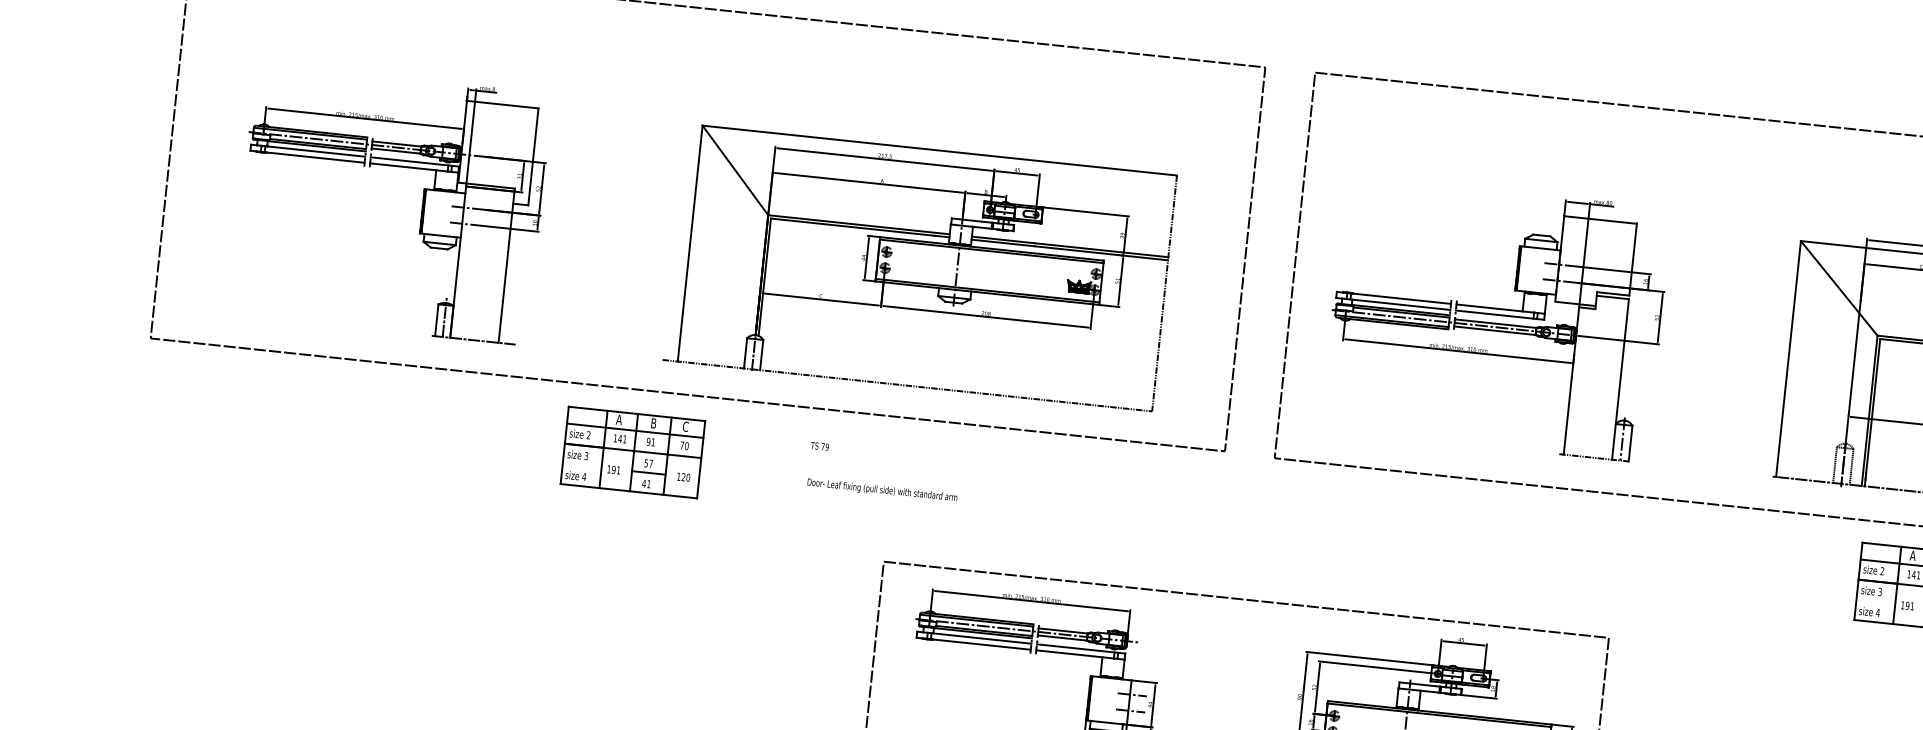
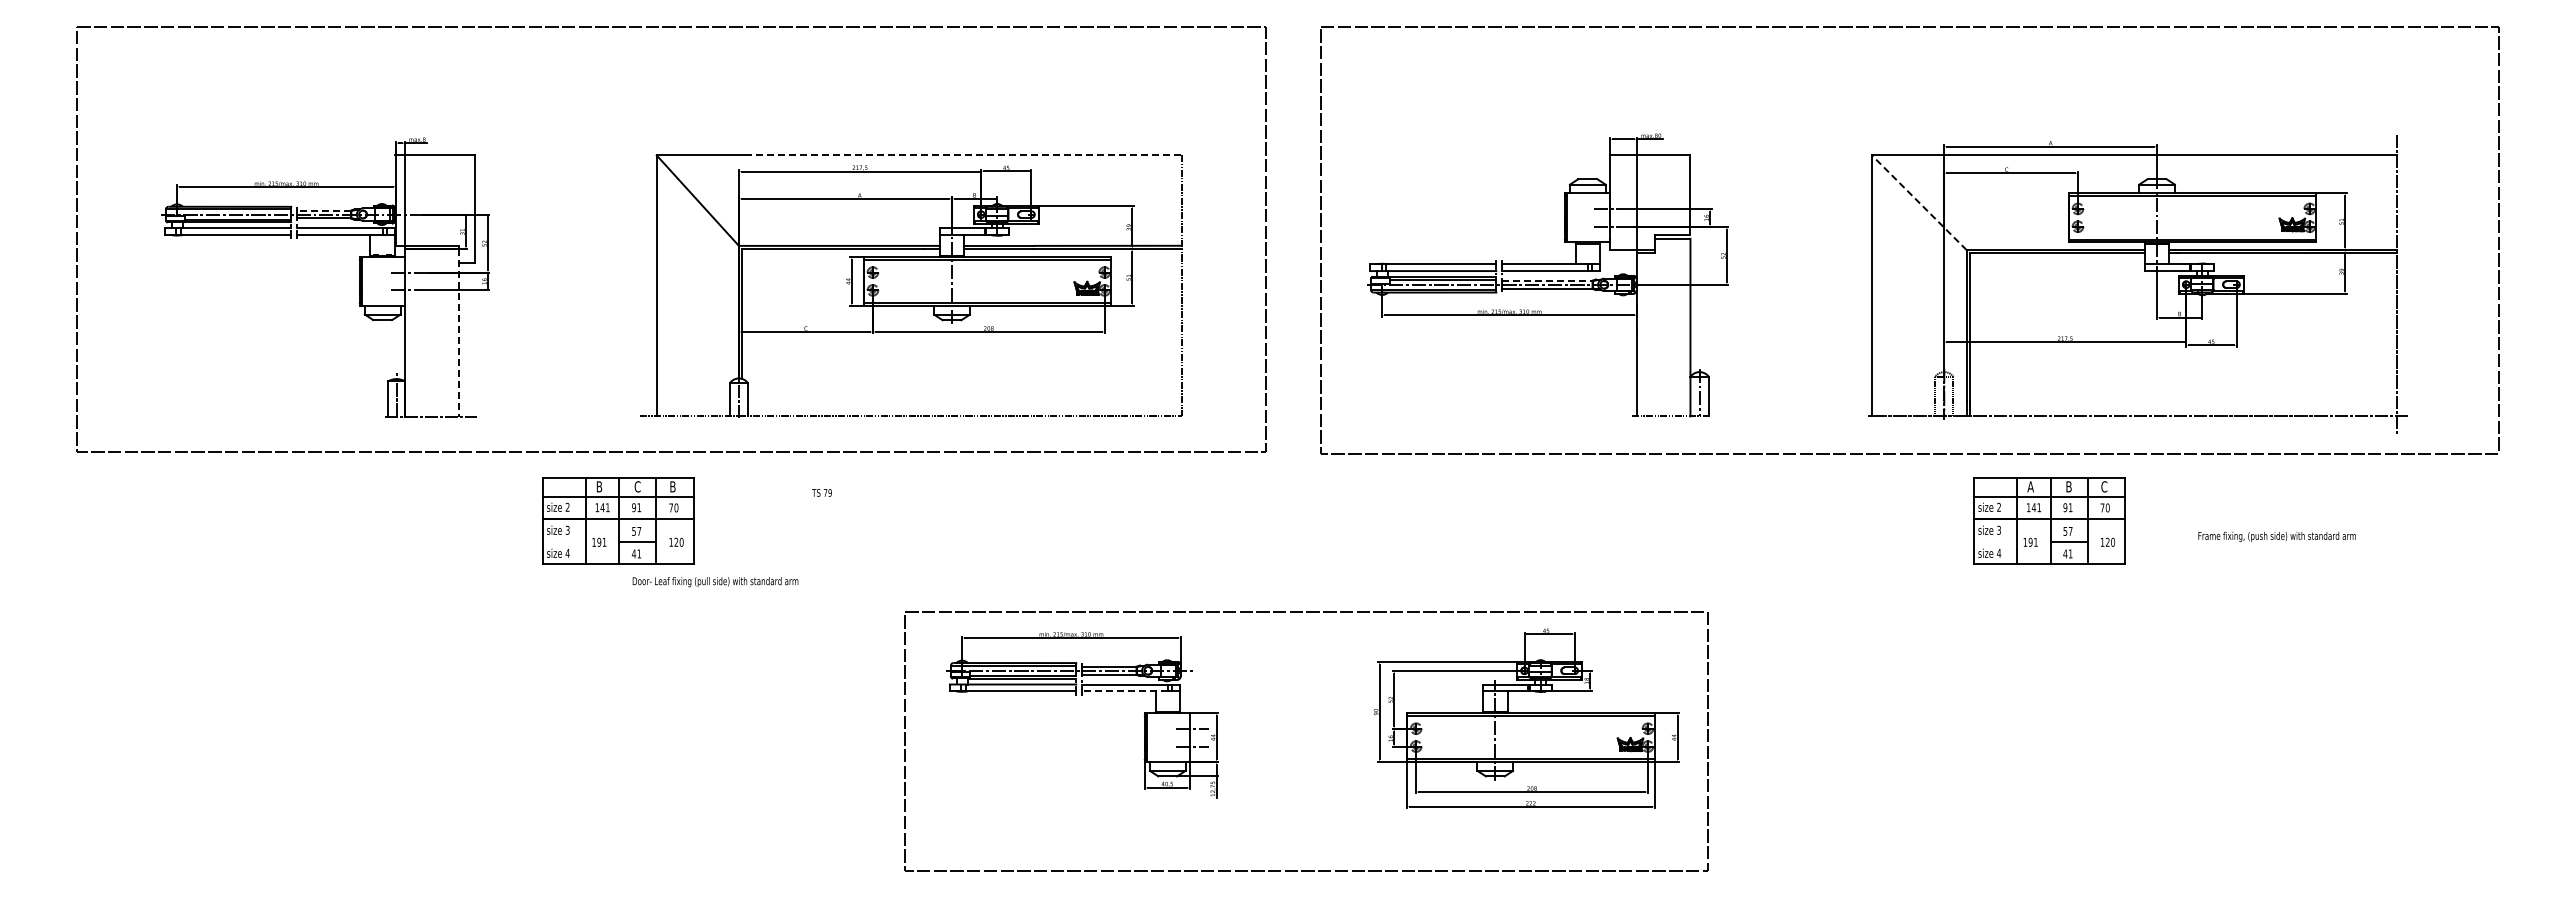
line: (397, 143) -> (324, 210), solid -> dashed
line: (979, 154) -> (963, 155), solid -> dashed
line: (506, 266) -> (458, 332), solid -> dashed
line: (1839, 288) -> (1919, 202), solid -> dashed
line: (1495, 323) -> (1547, 280), solid -> dashed
text: (619, 419) -> (599, 486), A -> B
text: (653, 423) -> (637, 486), B -> C
text: (685, 426) -> (672, 486), C -> B
text: (882, 490) -> (715, 582), moved
line: (1075, 654) -> (1125, 691), solid -> dashed

